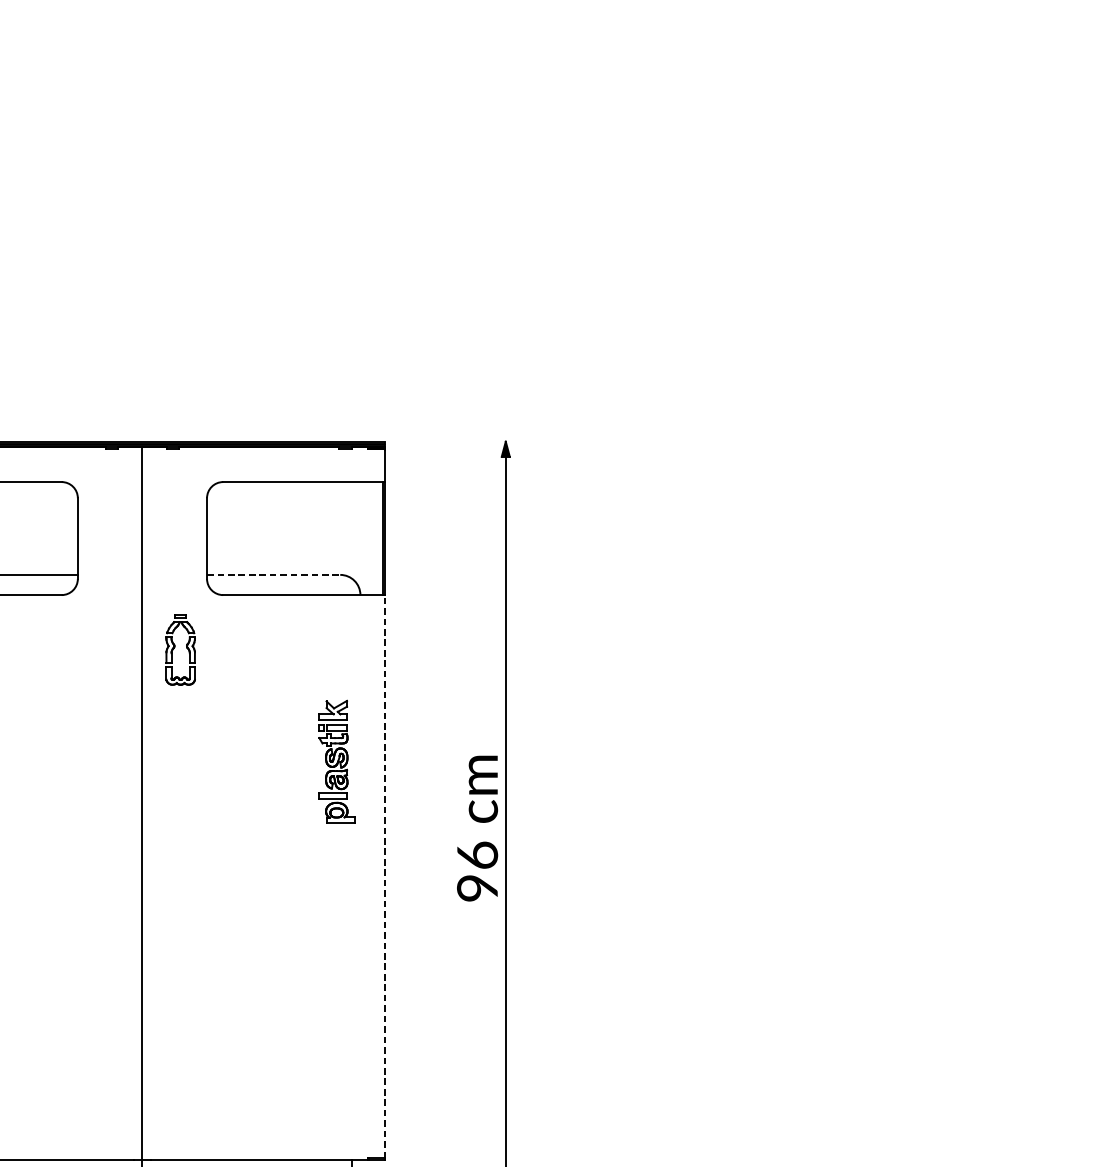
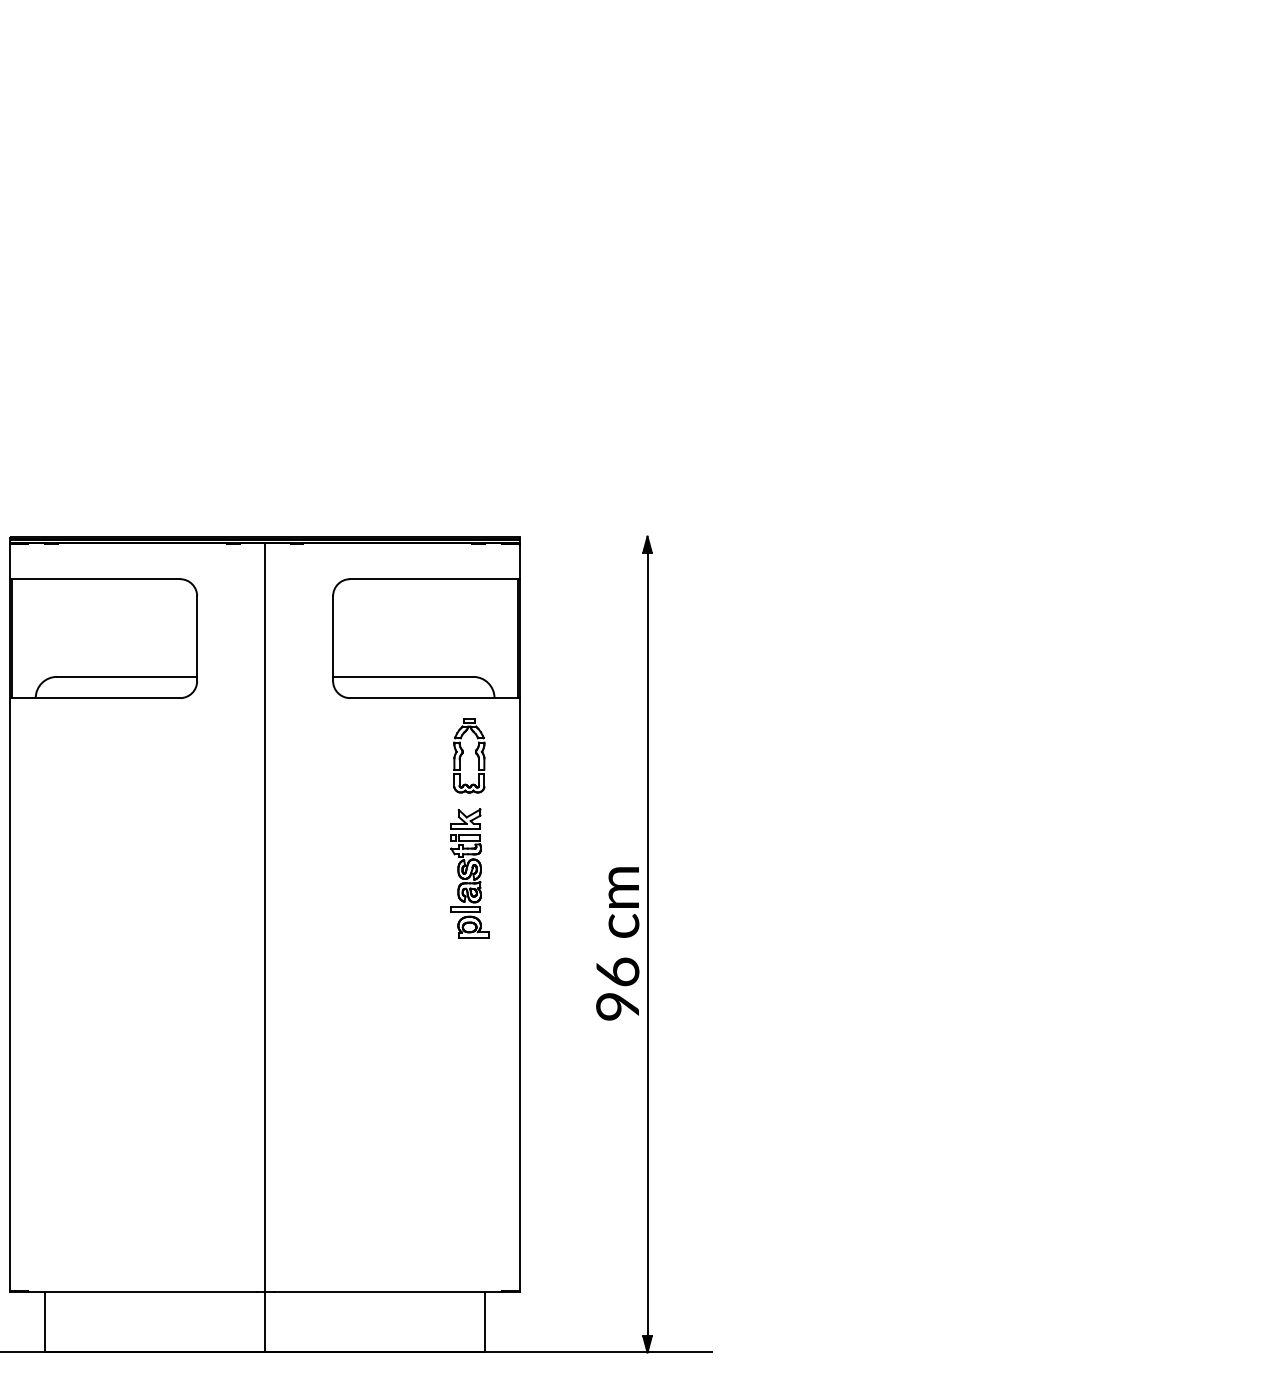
line: (273, 574) -> (403, 676), dashed -> solid
part: (186, 648) -> (475, 754), moved
line: (385, 875) -> (520, 993), dashed -> solid

